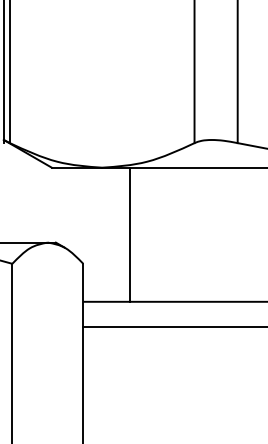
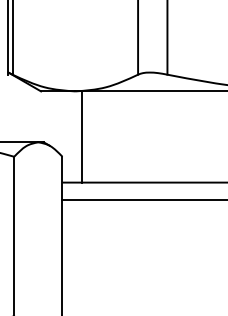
line: (130, 234) -> (82, 136), moved

